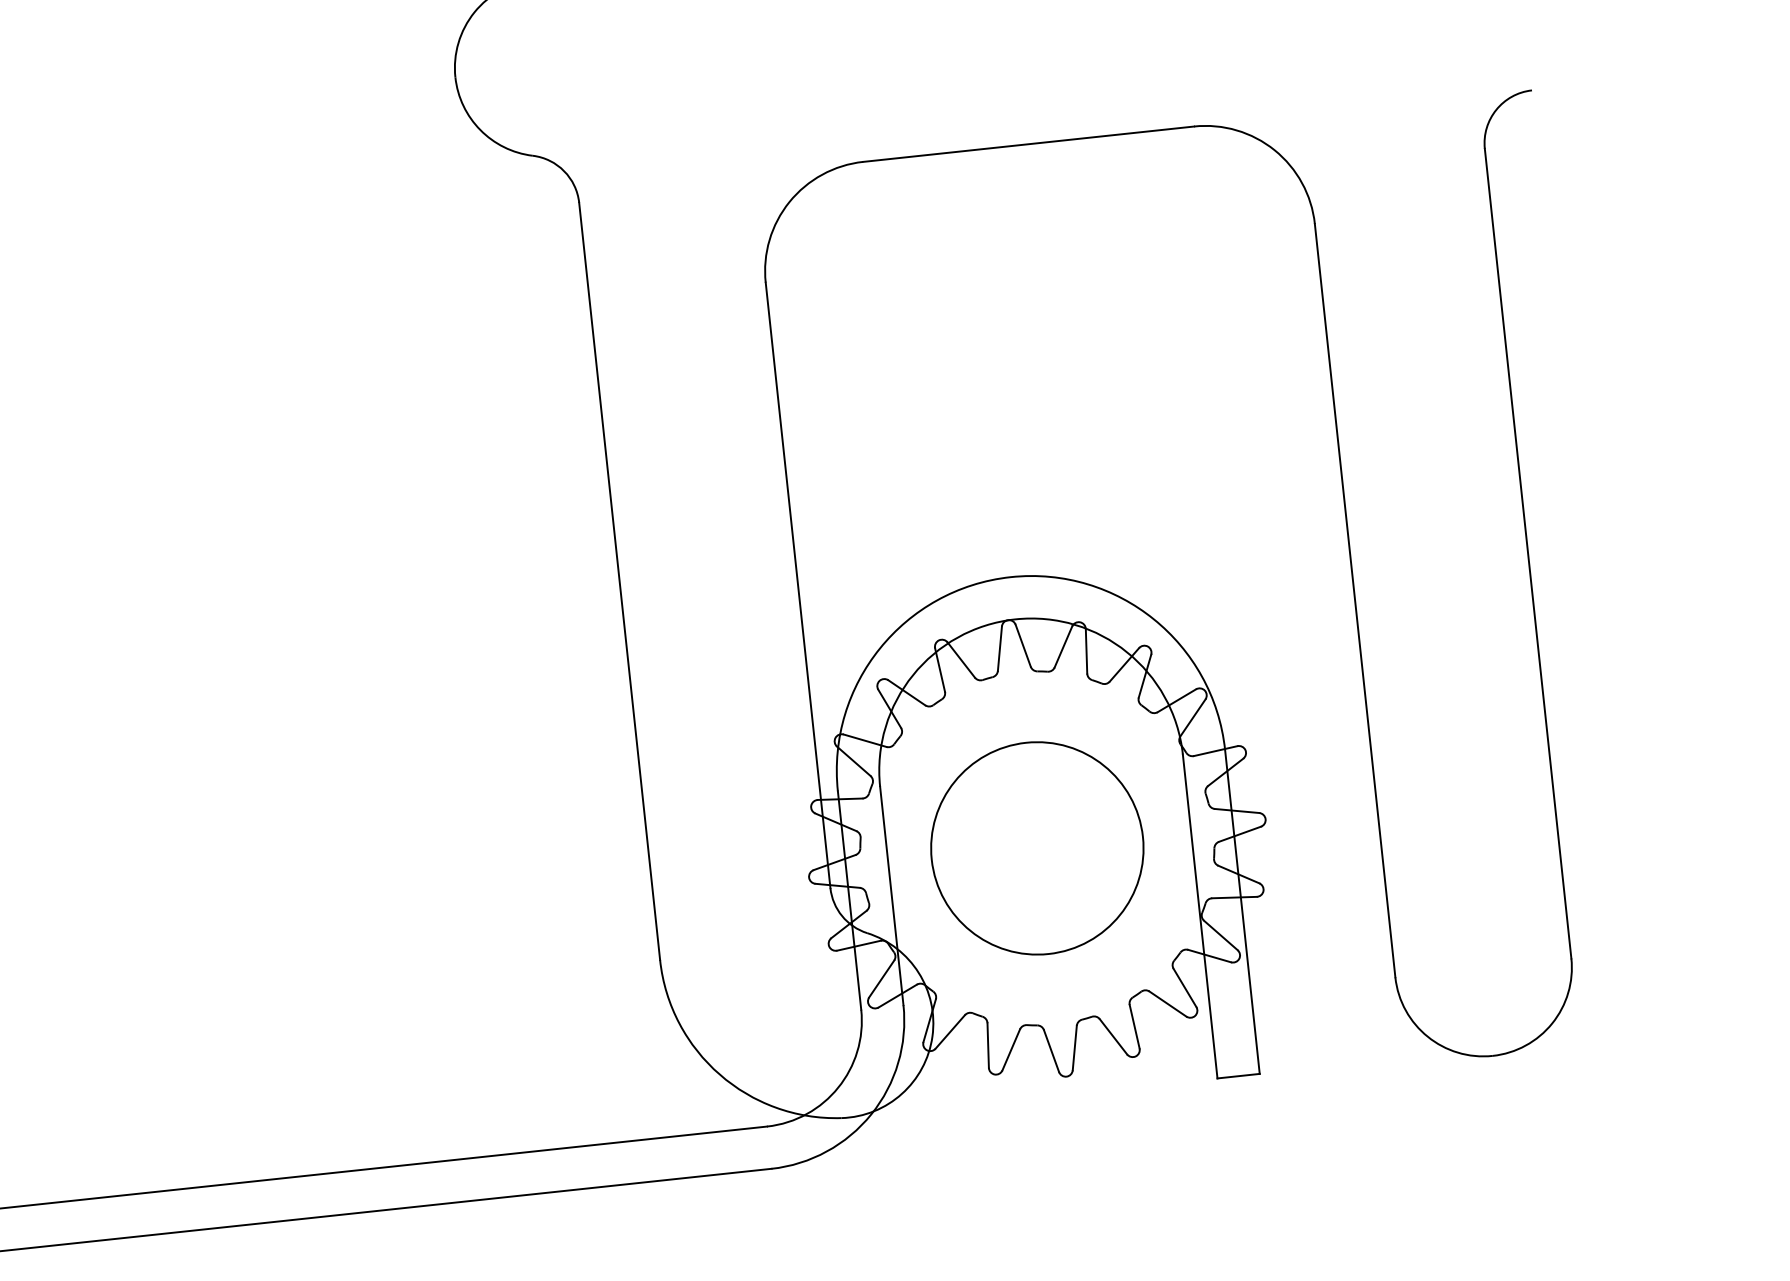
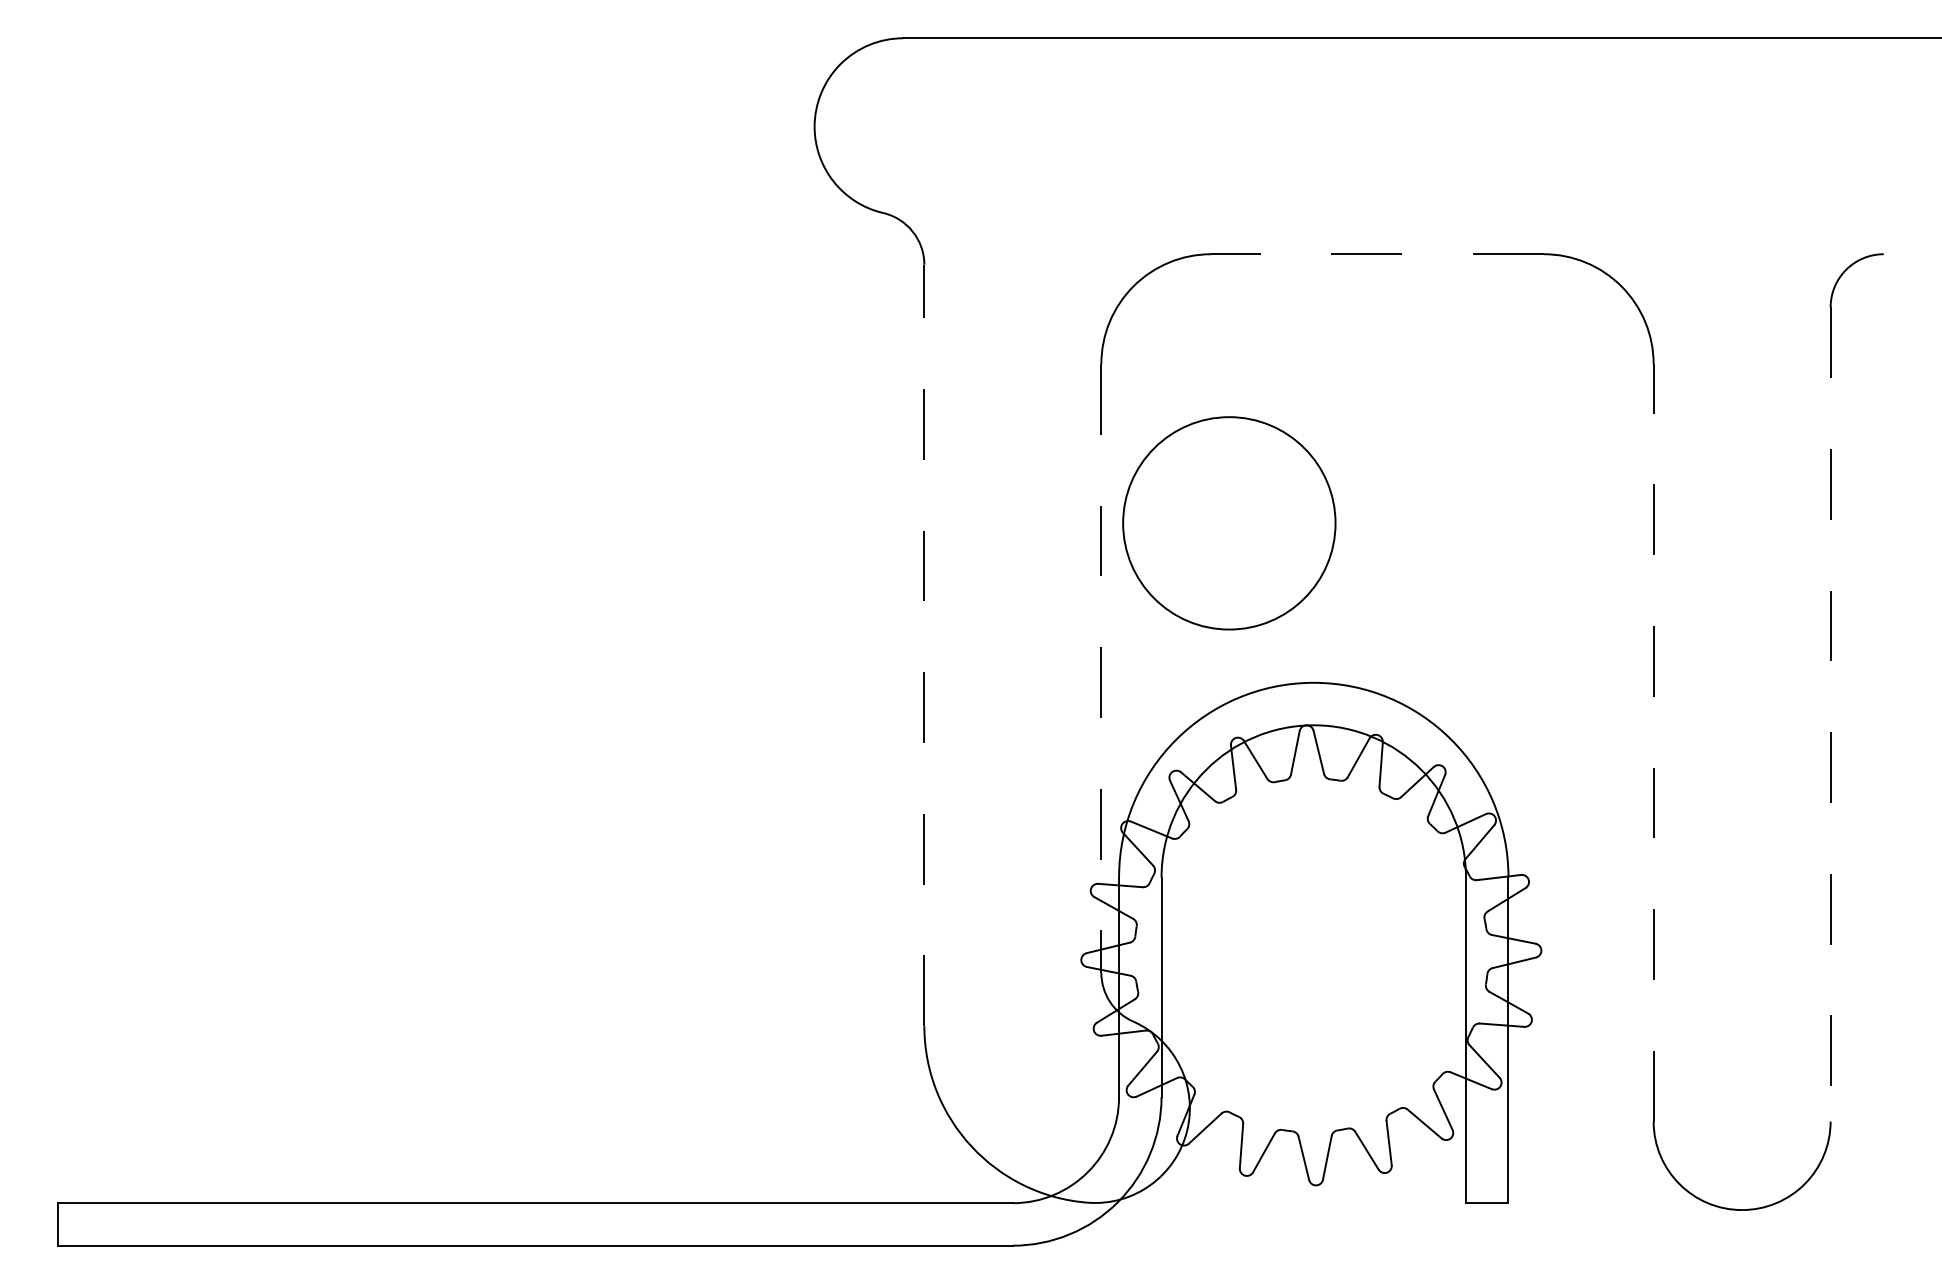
line: (1028, 144) -> (1377, 254), solid -> dashed
line: (1527, 553) -> (1830, 714), solid -> dashed
line: (619, 581) -> (924, 645), solid -> dashed
line: (798, 585) -> (1101, 668), solid -> dashed
line: (1354, 600) -> (1653, 742), solid -> dashed
circle: (1037, 848) -> (1229, 523), moved

